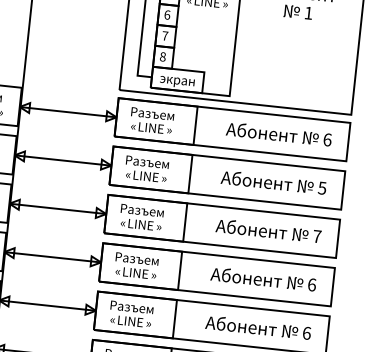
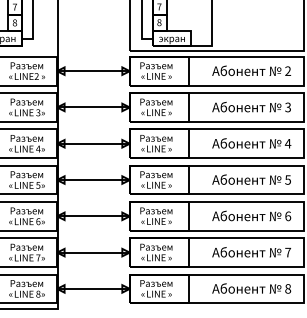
text: (328, 140) -> (288, 71), 6 -> 2
text: (321, 186) -> (287, 106), 5 -> 3
text: (316, 236) -> (287, 143), 7 -> 4
text: (312, 284) -> (288, 179), 6 -> 5

